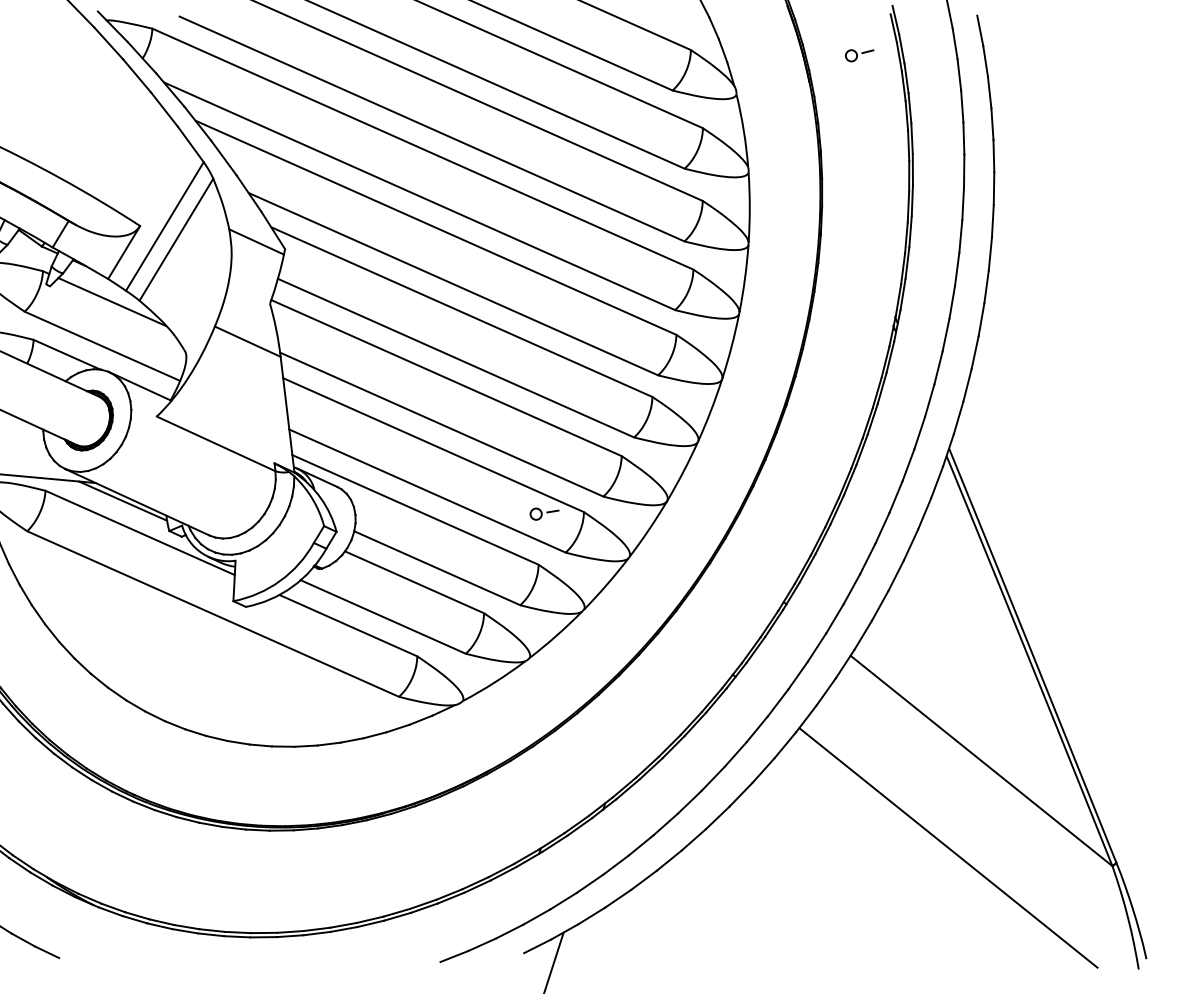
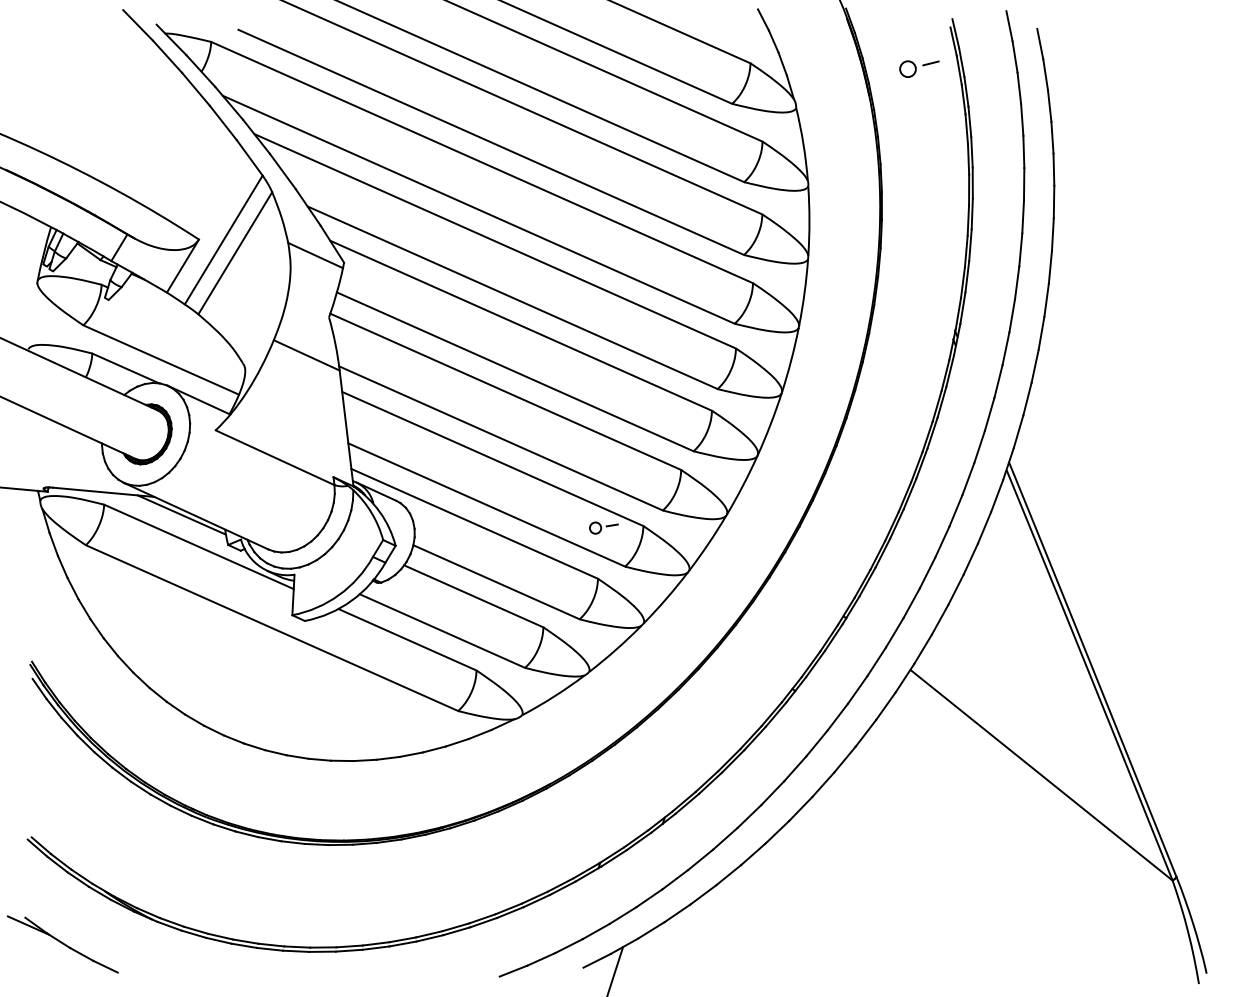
part: (859, 55) -> (919, 68), size x1.4
line: (111, 301) -> (170, 315), removed
line: (948, 848) -> (1008, 862), removed

